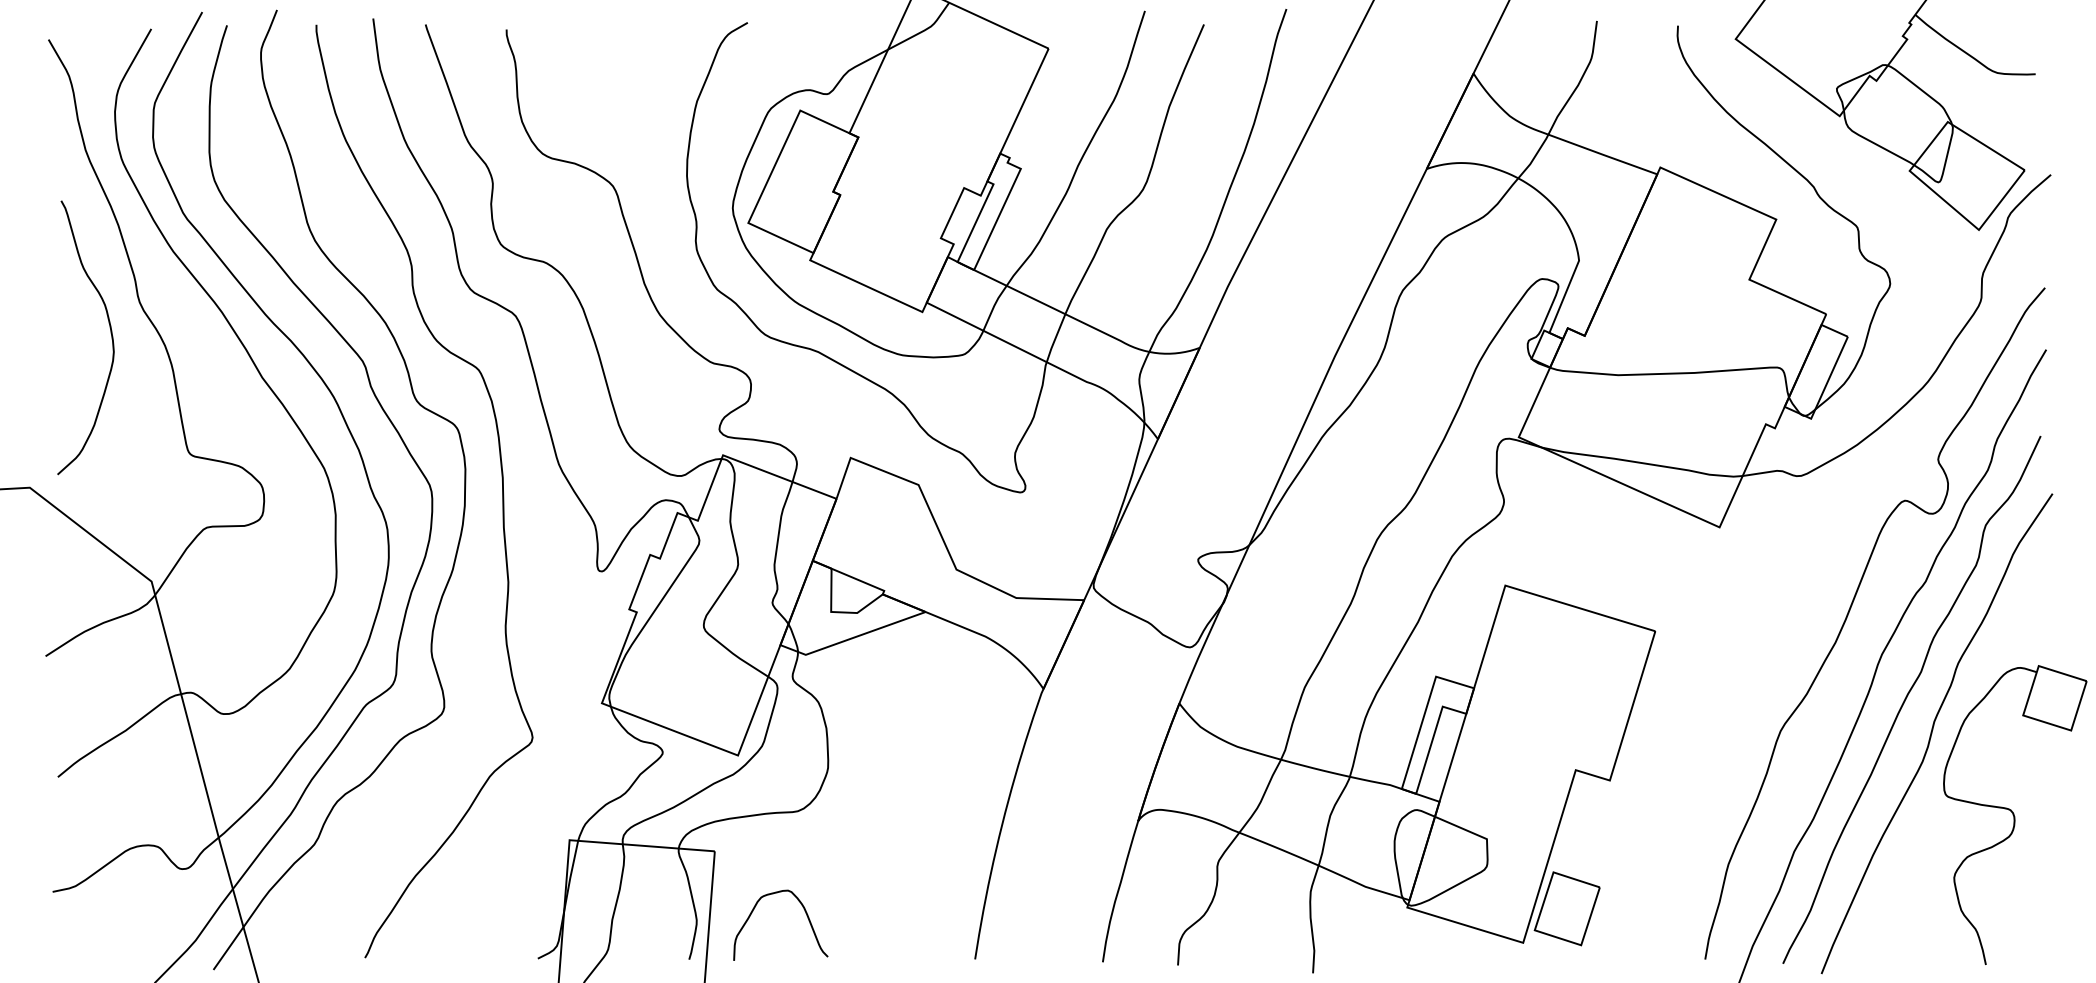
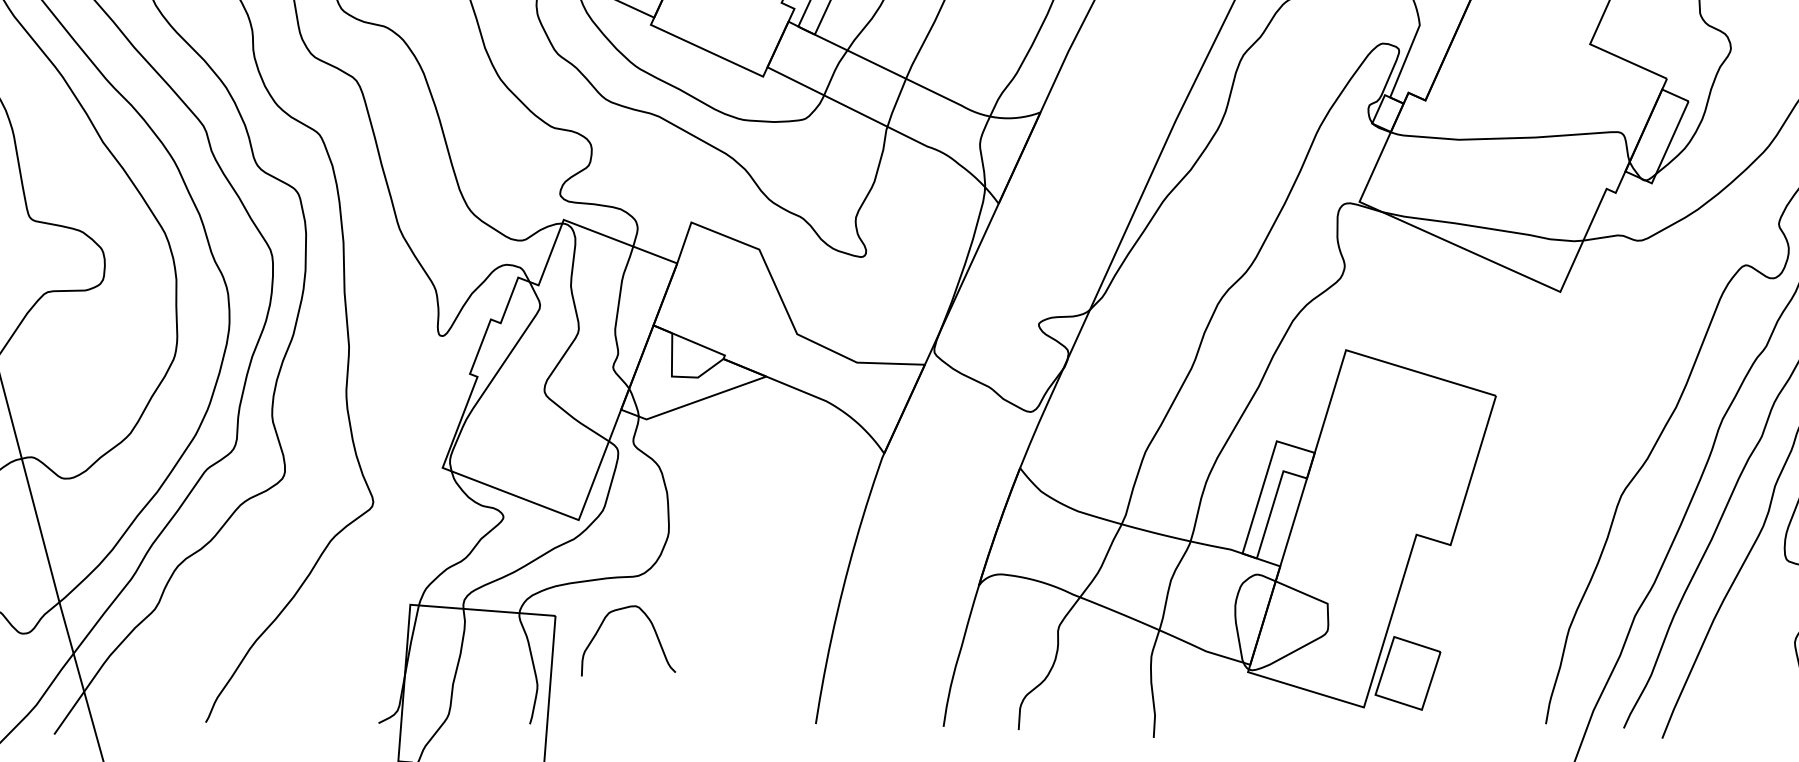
curve: (804, 911) -> (652, 627), moved

